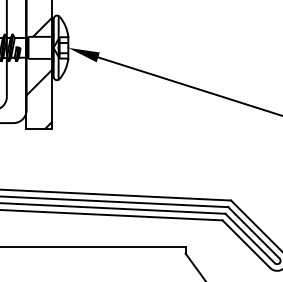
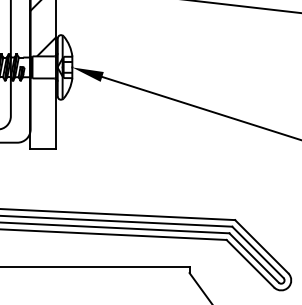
hatch: (39, 98) -> (43, 118), removed

